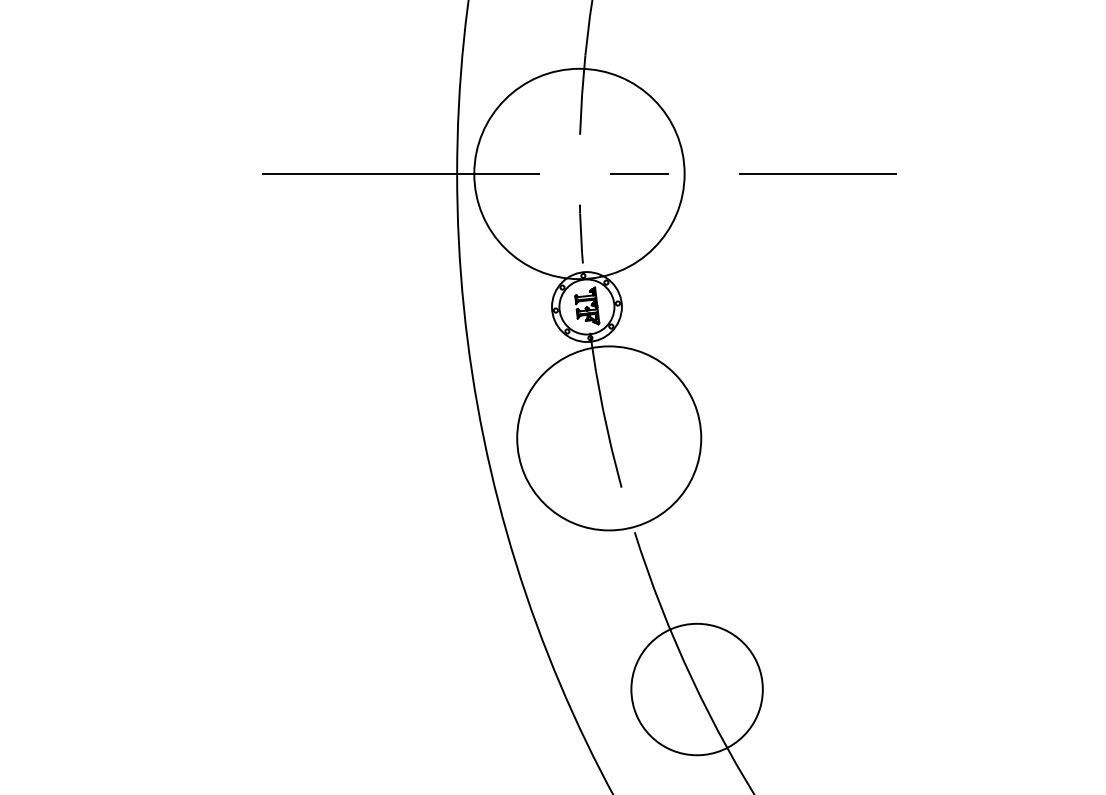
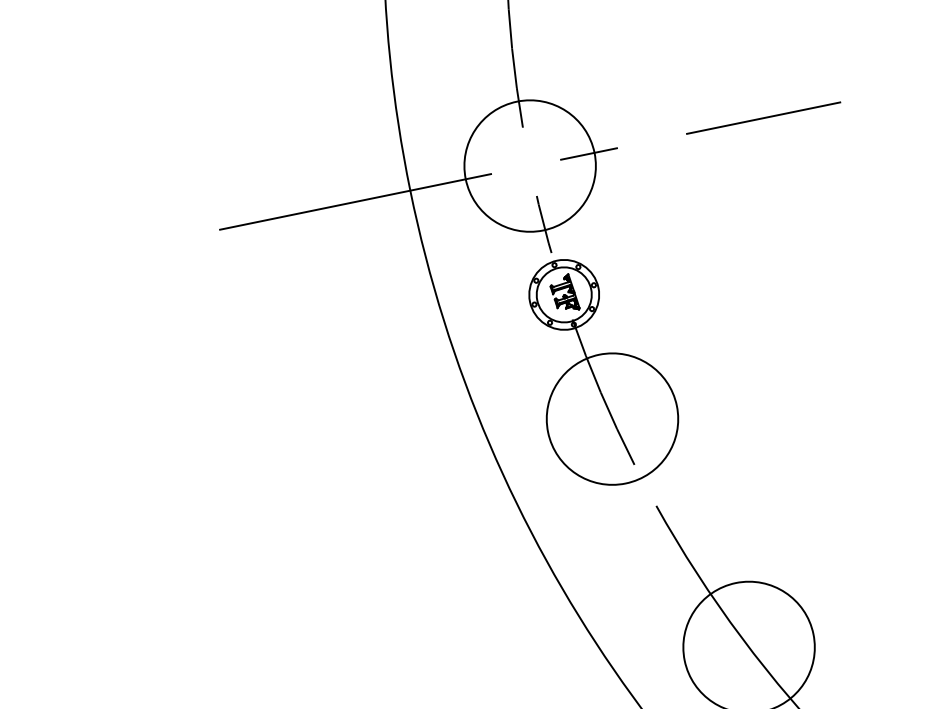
circle: (579, 173) -> (530, 165), size x0.62
circle: (608, 438) -> (611, 419), size x0.71

